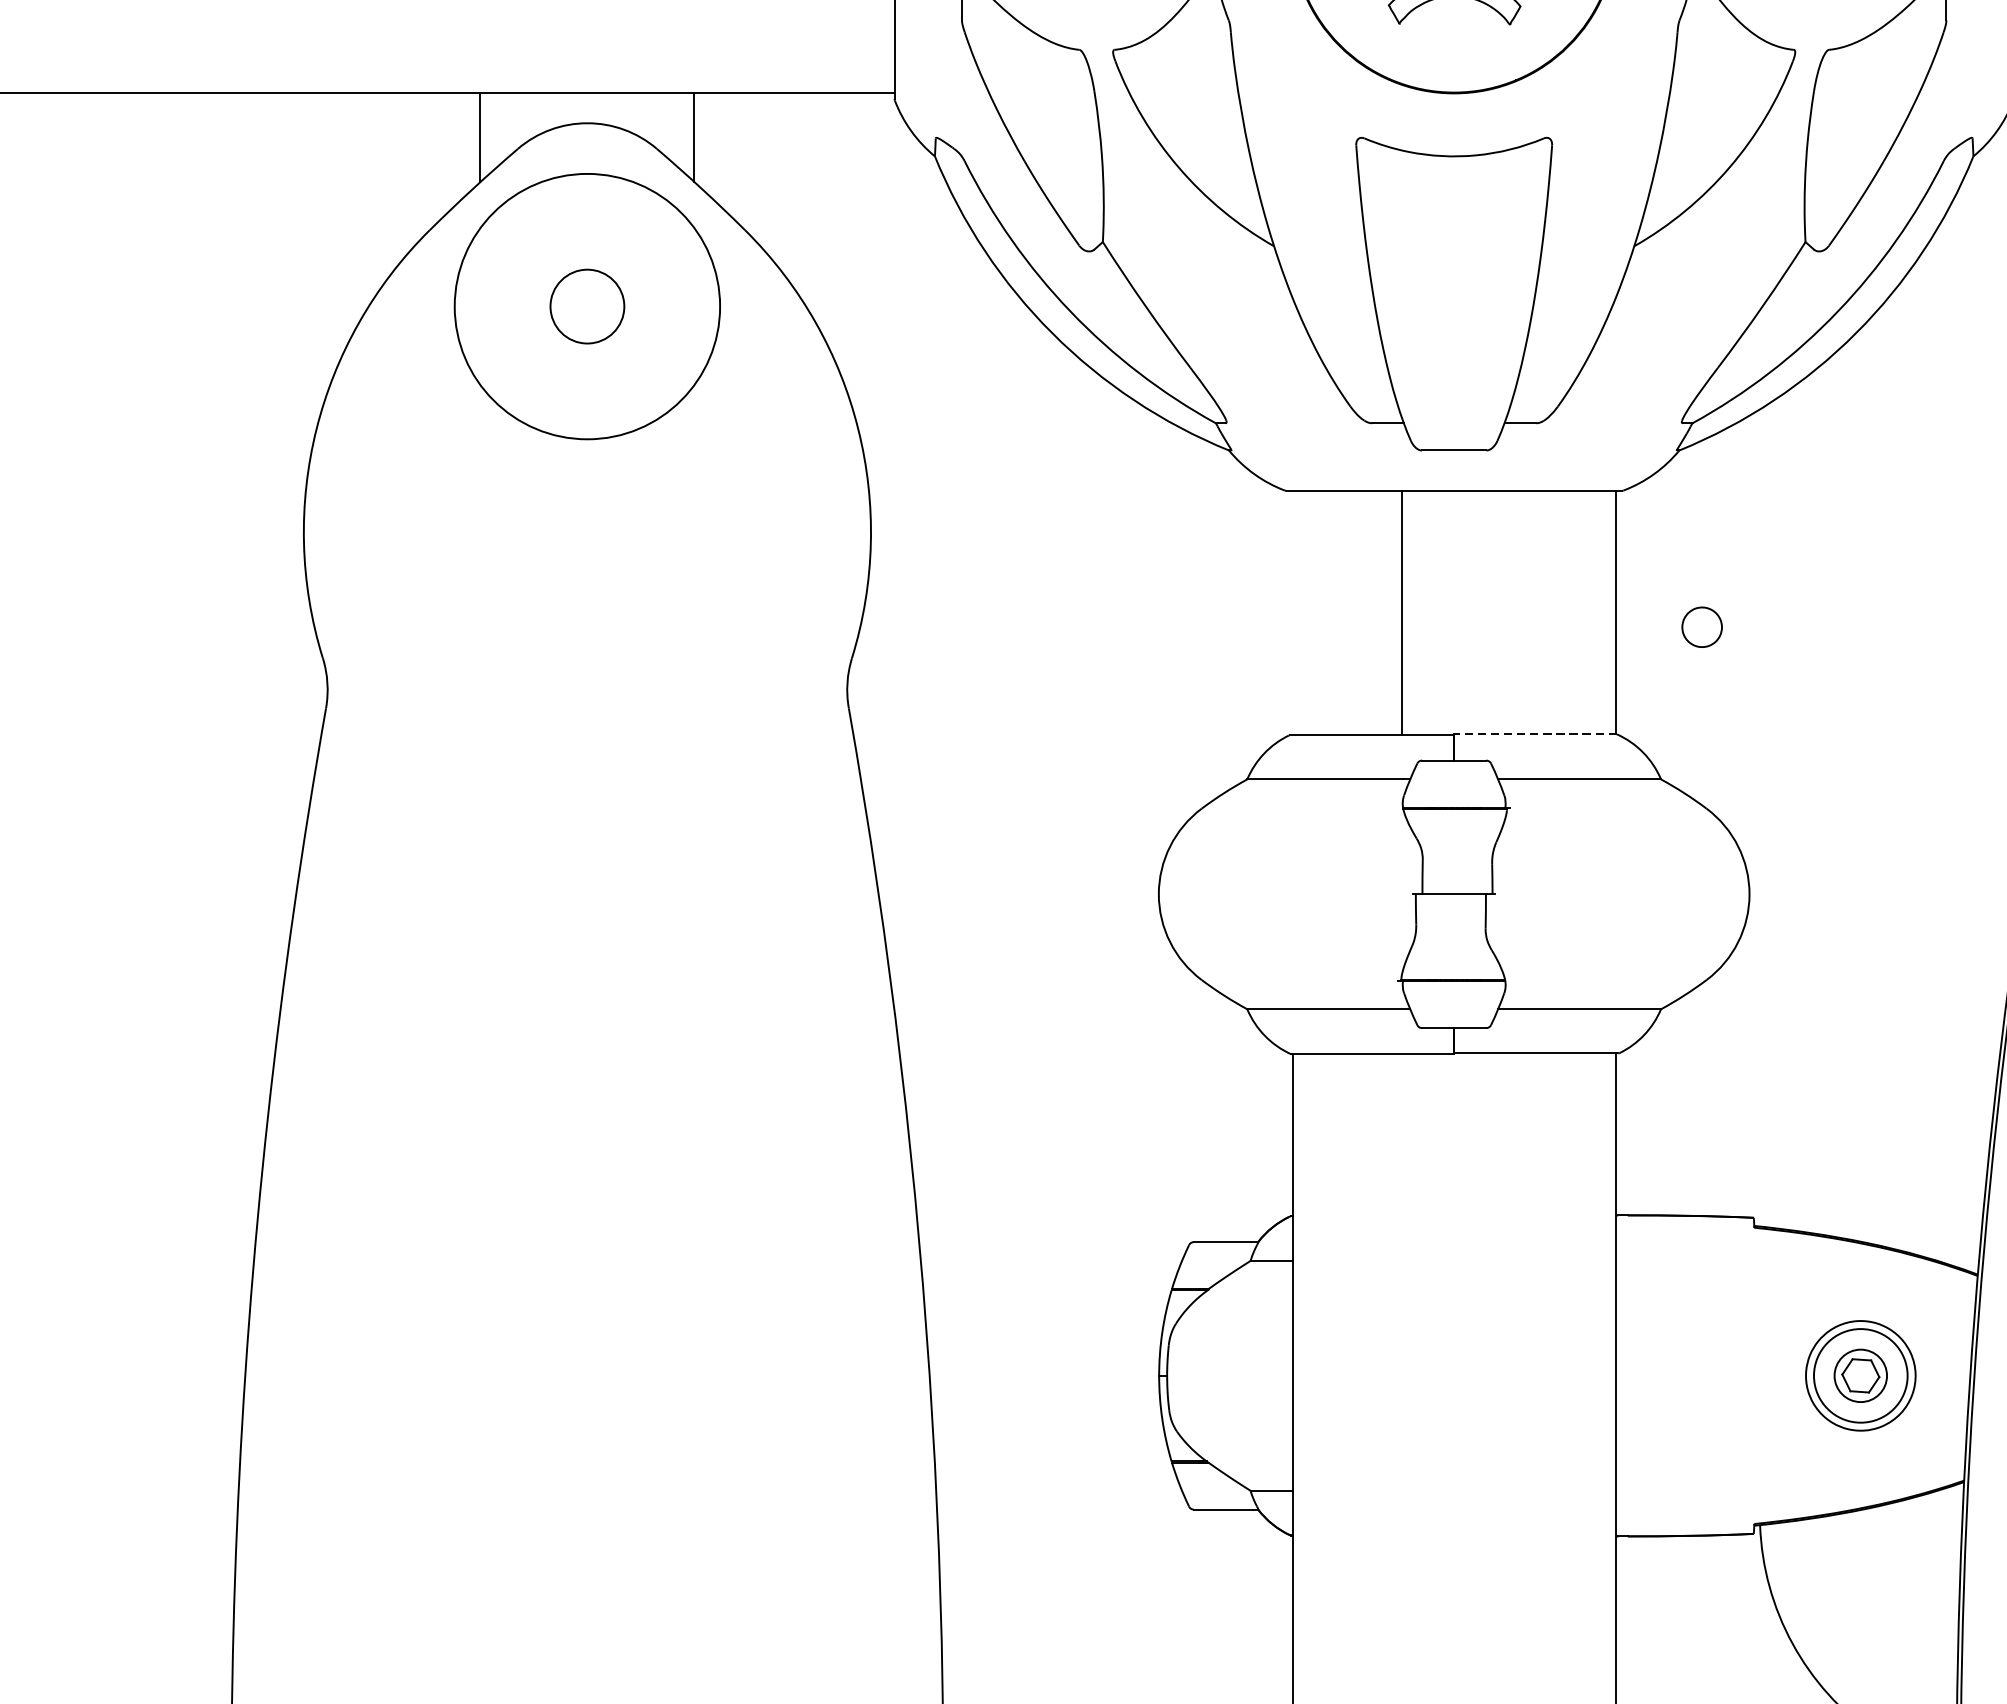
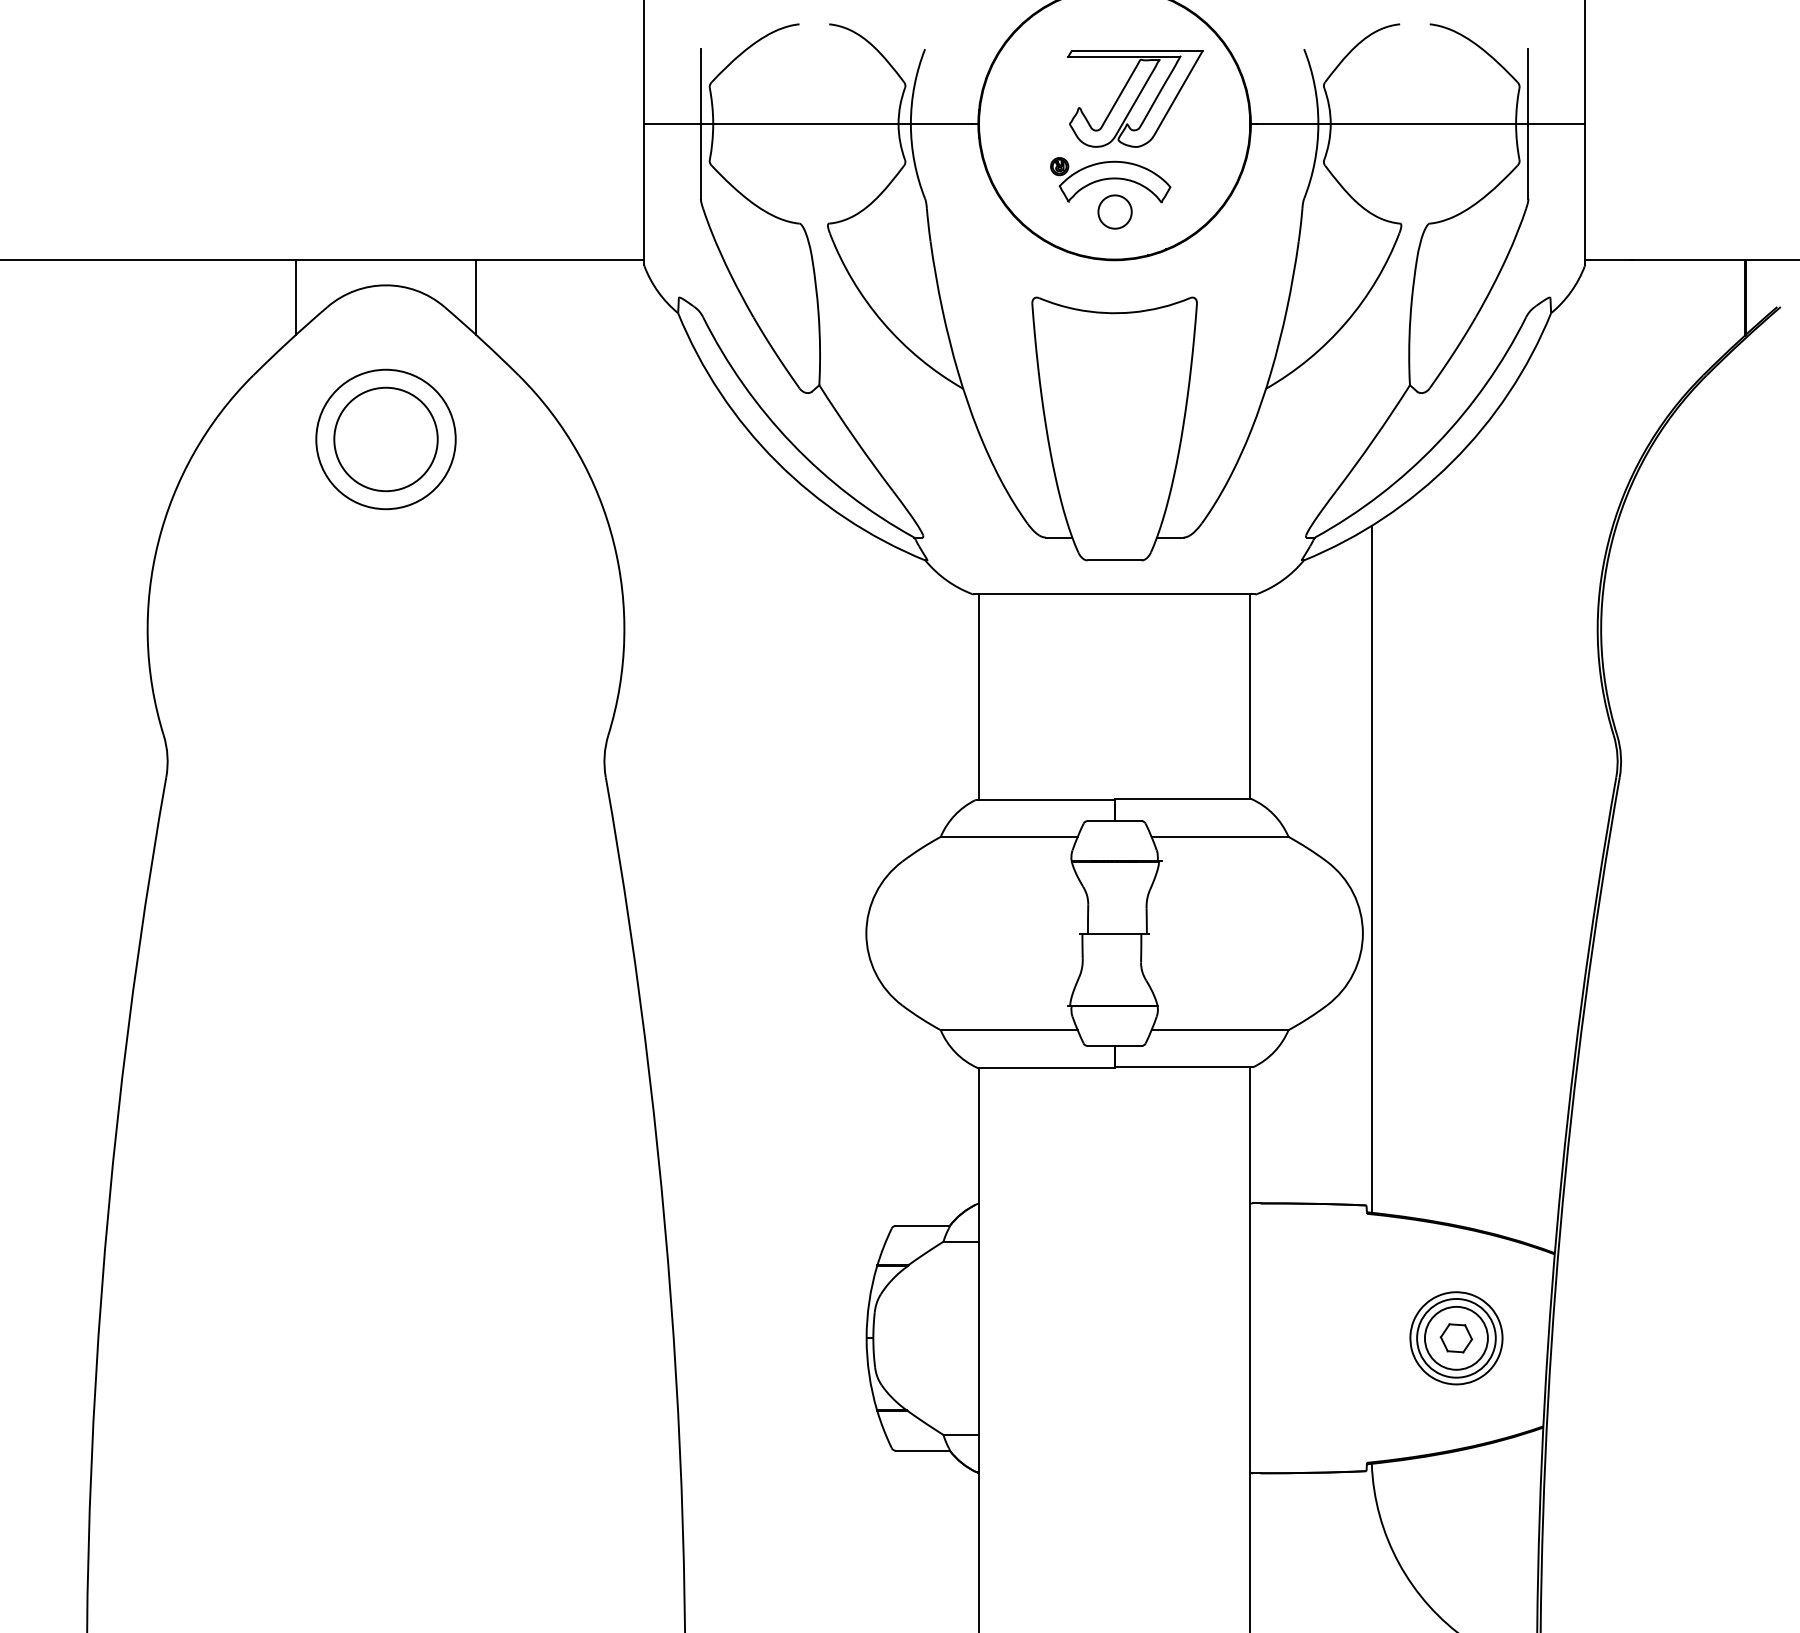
circle: (586, 306) -> (385, 439), size x0.62
circle: (586, 306) -> (385, 439), size x1.67
line: (1402, 612) -> (979, 696), moved
part: (1701, 626) -> (1114, 211), moved
line: (1534, 734) -> (1182, 799), dashed -> solid
line: (1759, 816) -> (1371, 868), added
circle: (1859, 1374) -> (1455, 1337), size x1.43

